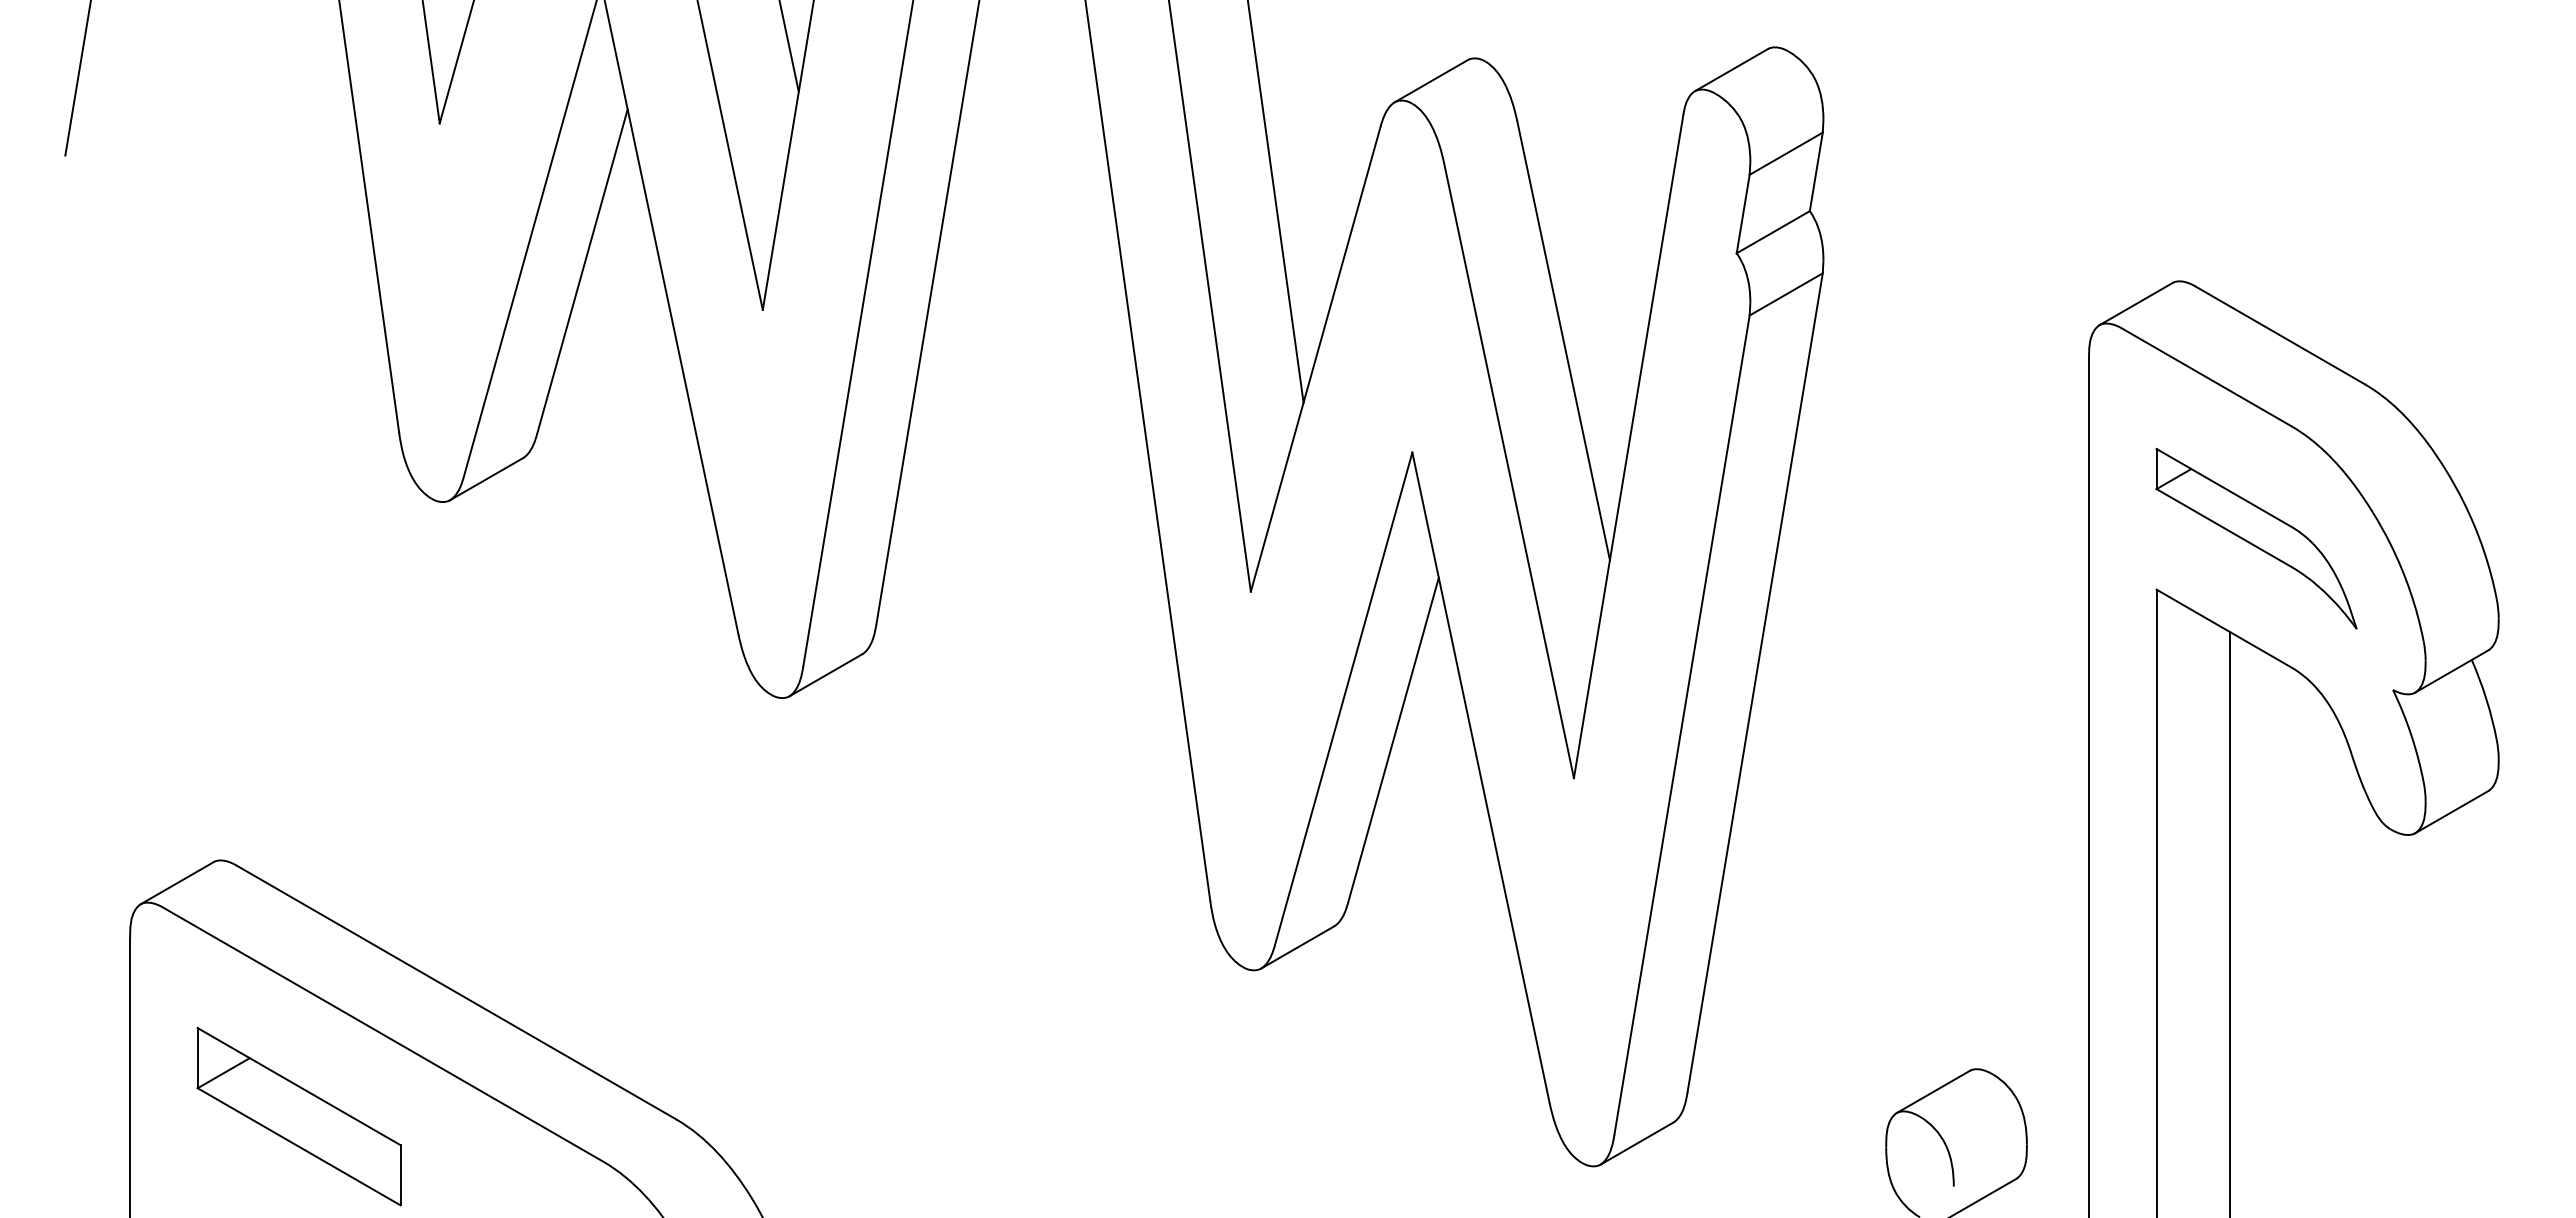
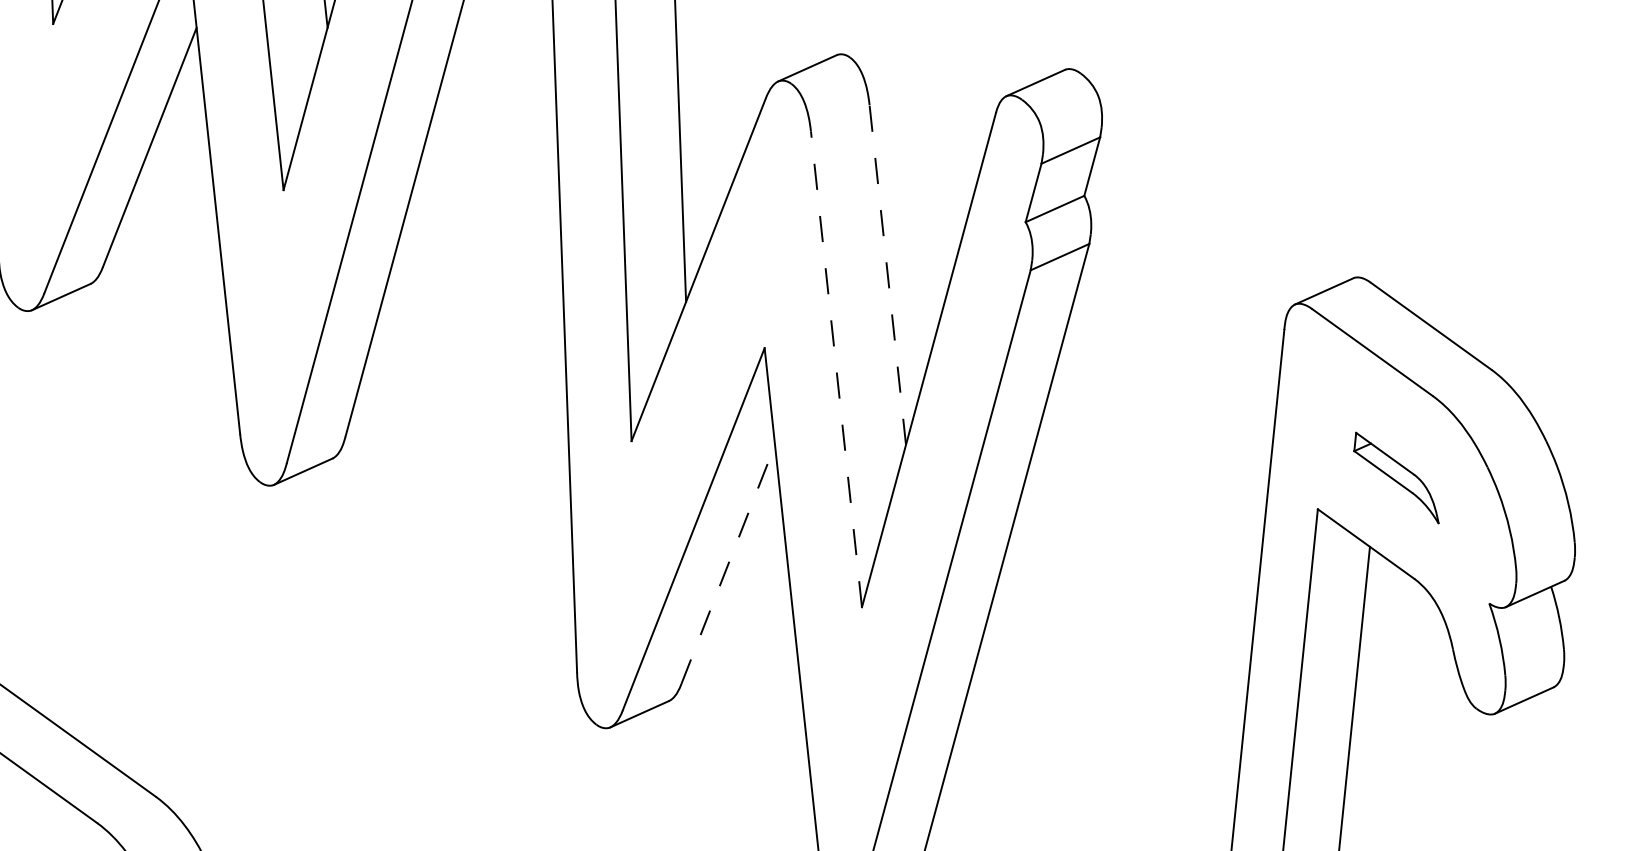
line: (1563, 340) -> (887, 274), solid -> dashed
line: (1508, 470) -> (836, 369), solid -> dashed
part: (2256, 538) -> (1397, 478), size x0.6
line: (1393, 739) -> (728, 564), solid -> dashed

